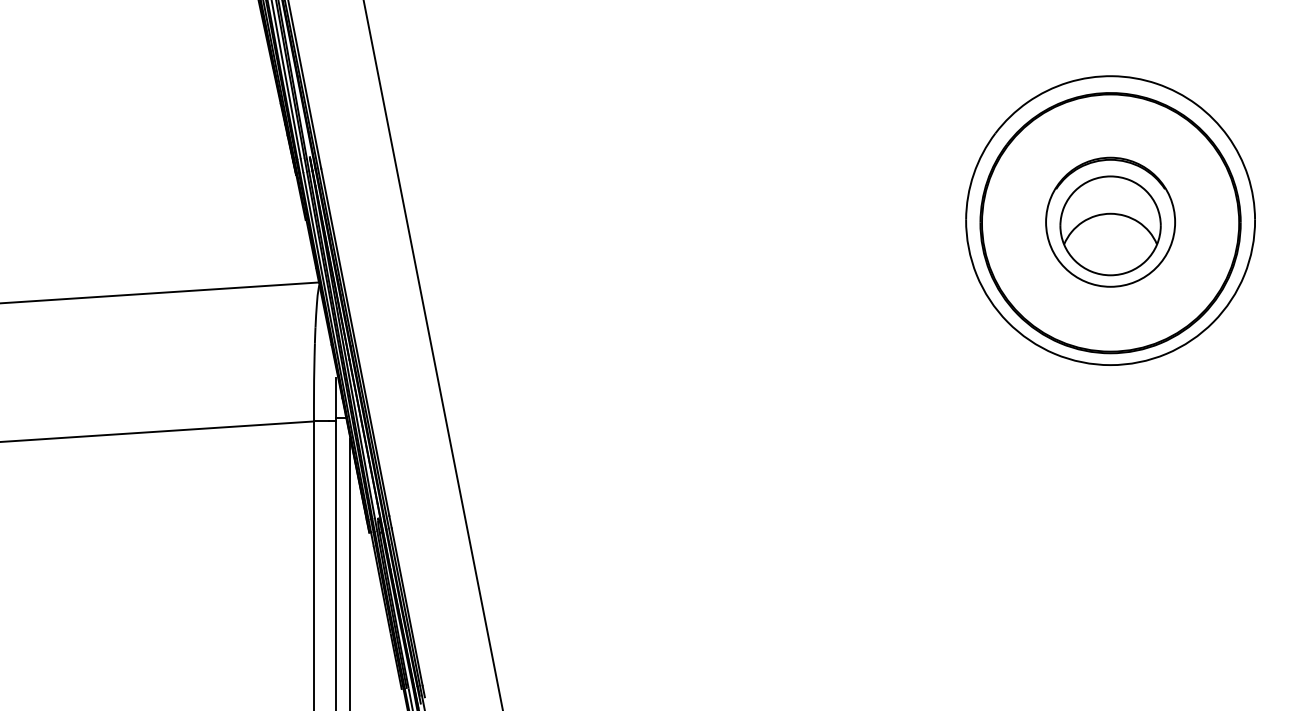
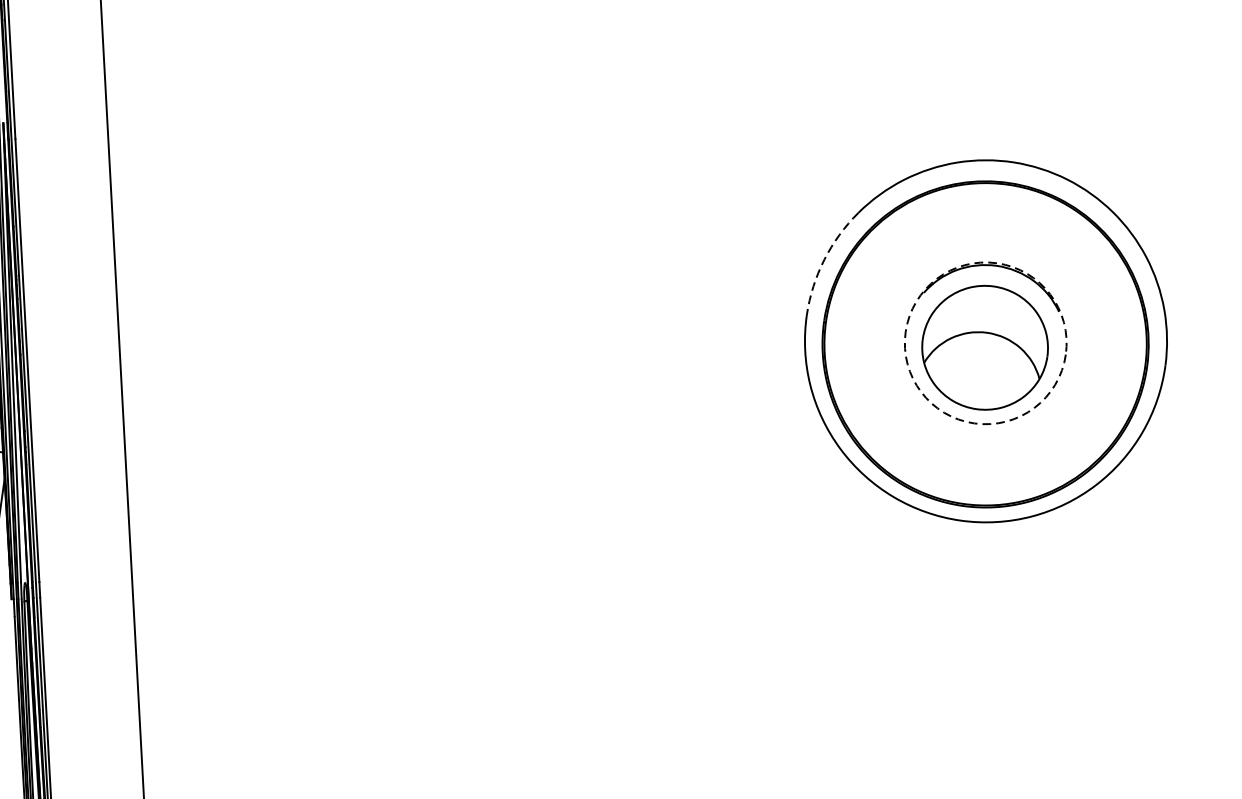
arc: (973, 174) -> (823, 260), solid -> dashed
circle: (1110, 221) -> (985, 342), solid -> dashed

